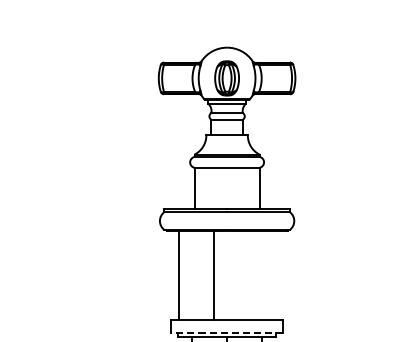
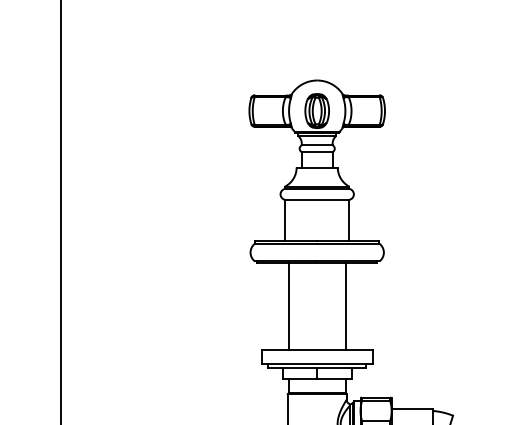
line: (179, 275) -> (288, 306), moved
line: (213, 275) -> (345, 306), moved
line: (227, 332) -> (317, 363), dashed -> solid

